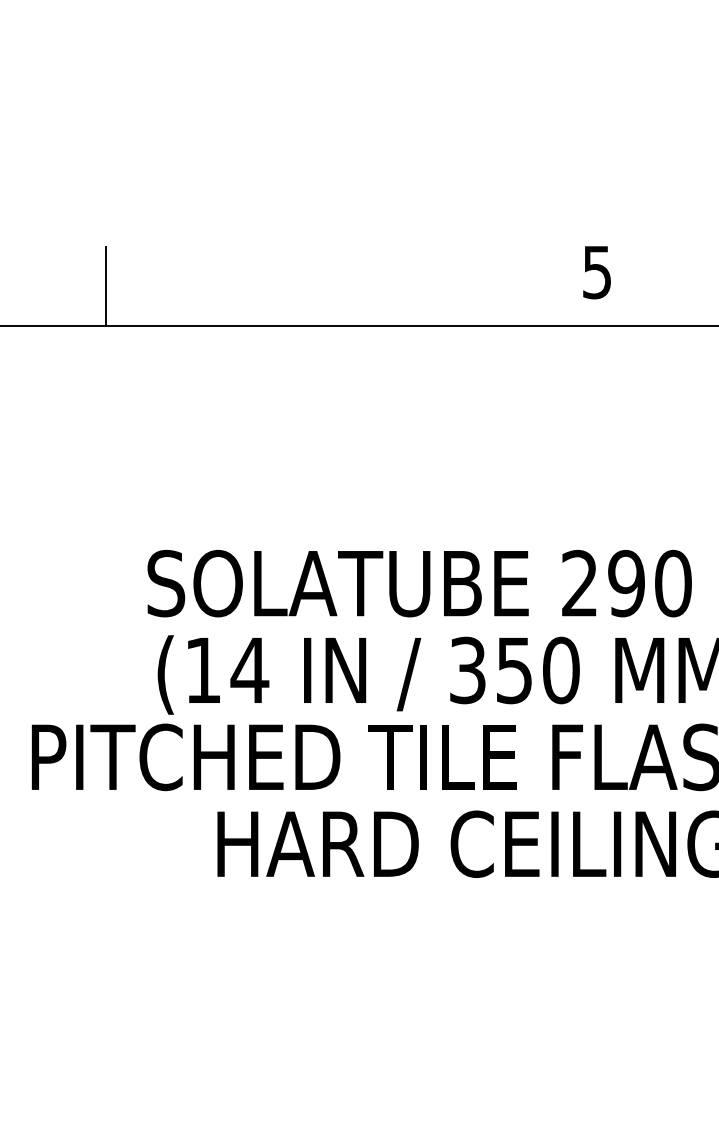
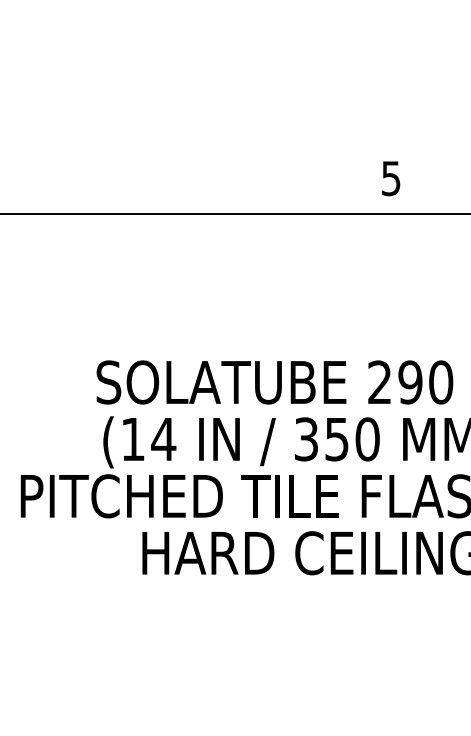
line: (106, 285) -> (69, 187), removed

